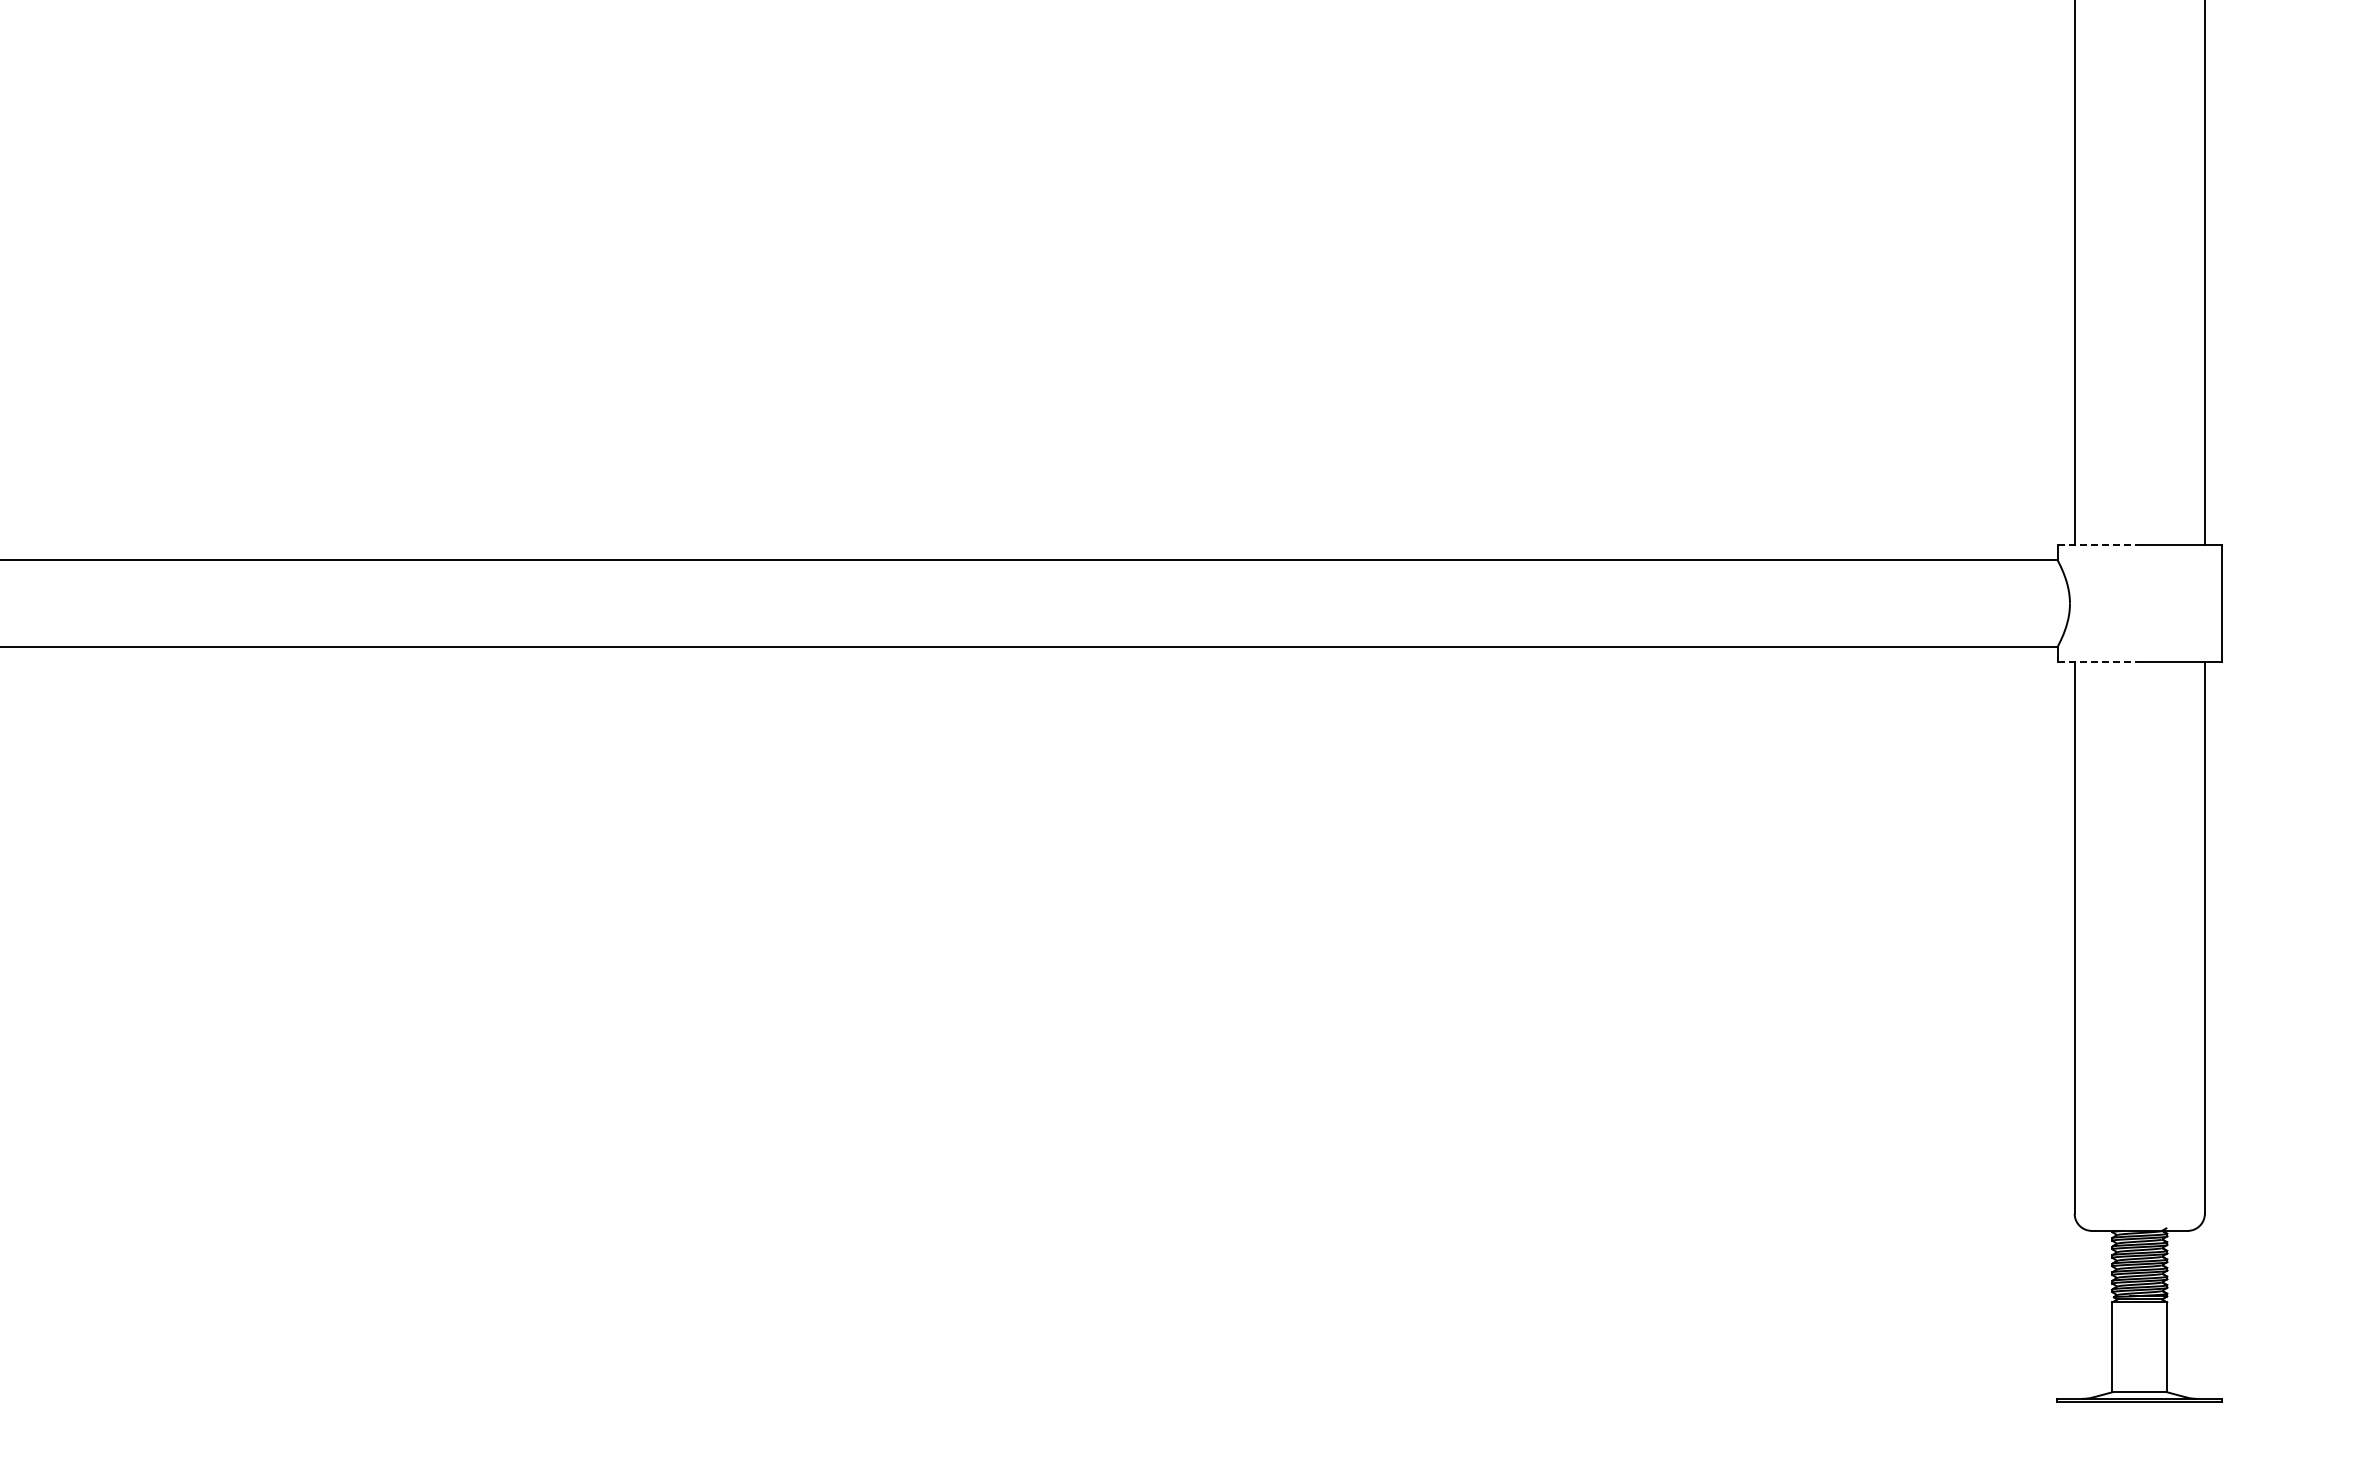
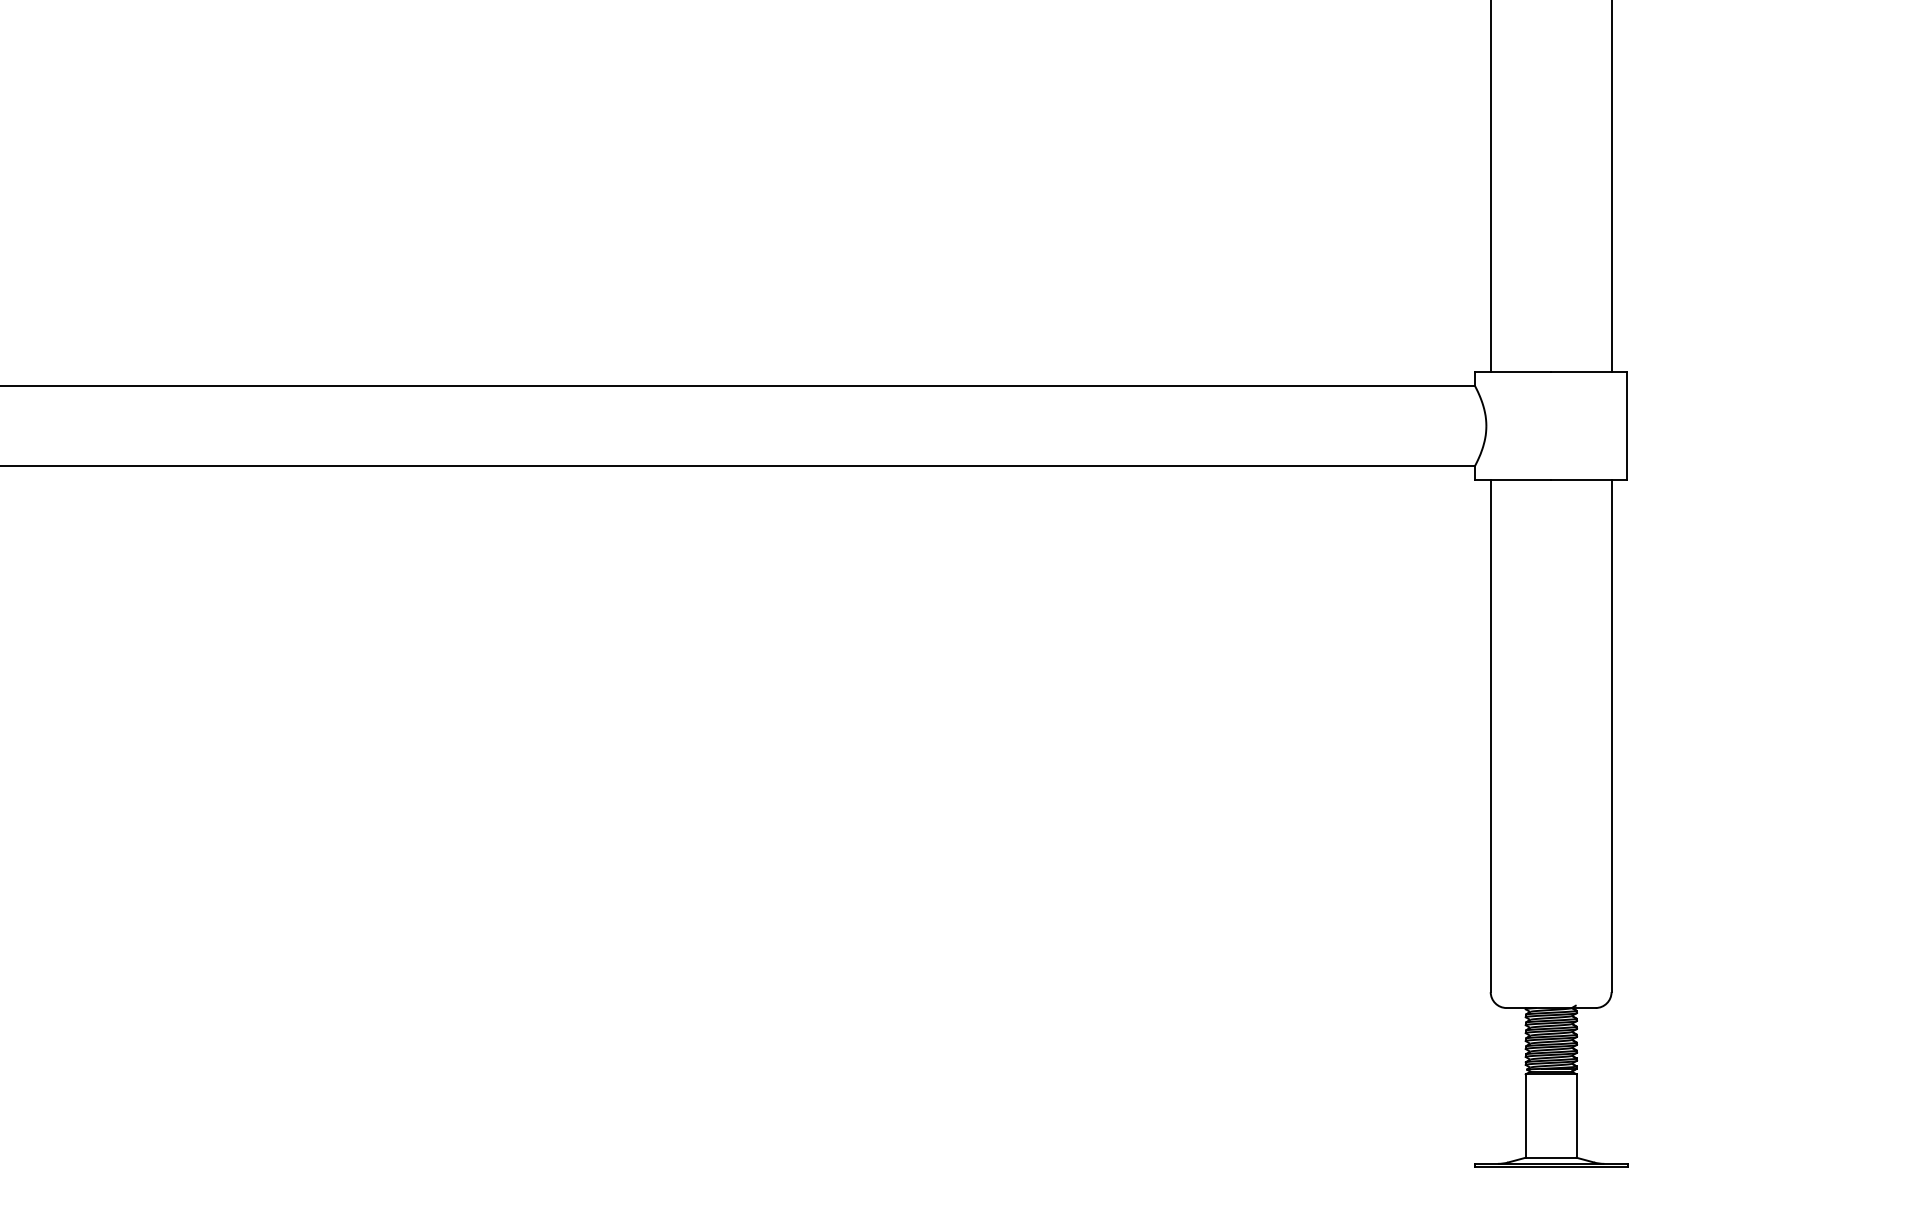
line: (2099, 545) -> (1513, 372), dashed -> solid
line: (2099, 661) -> (1513, 479), dashed -> solid

